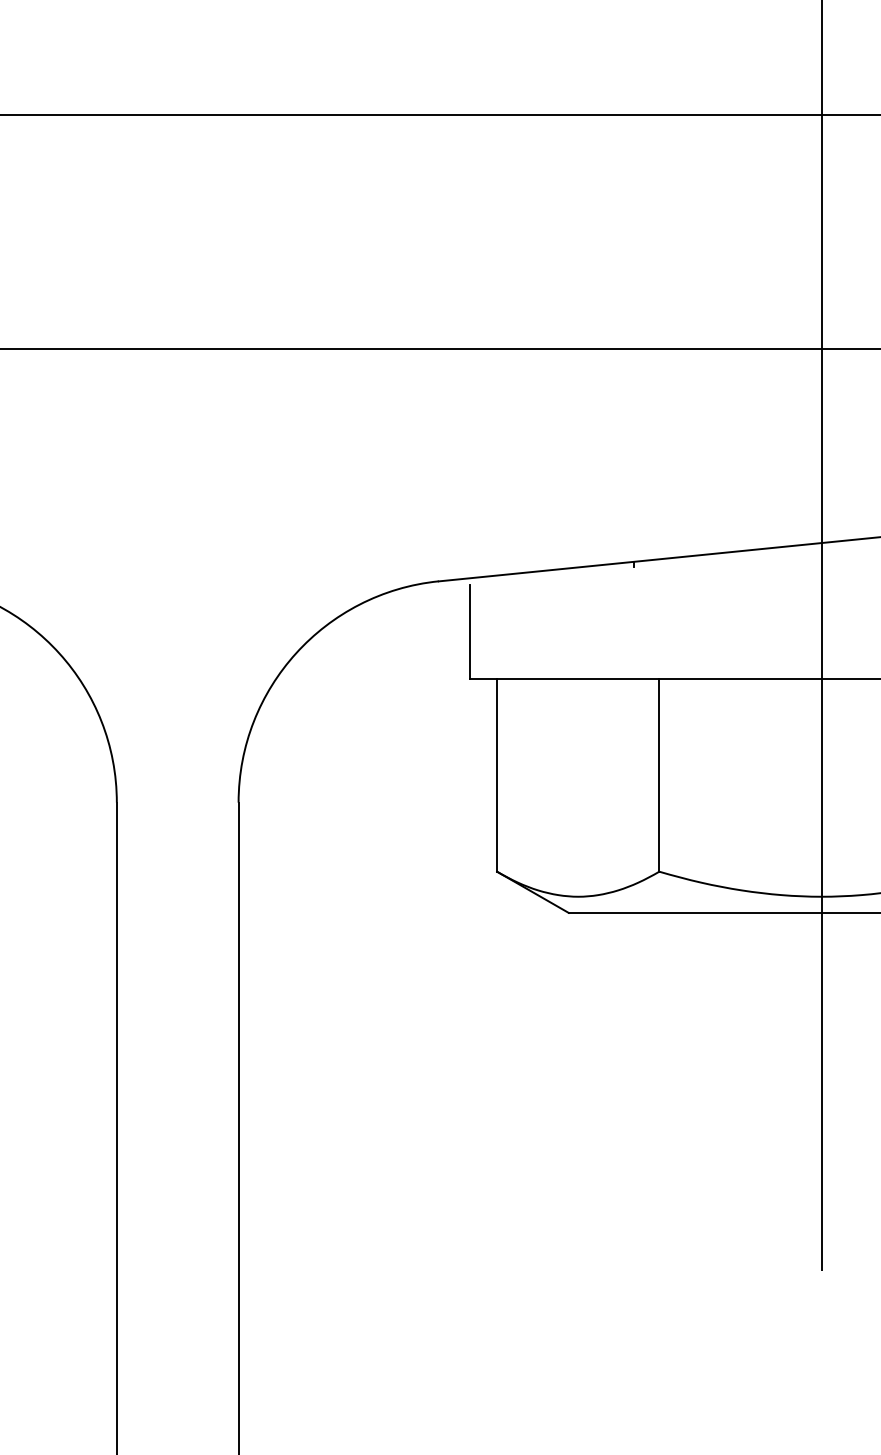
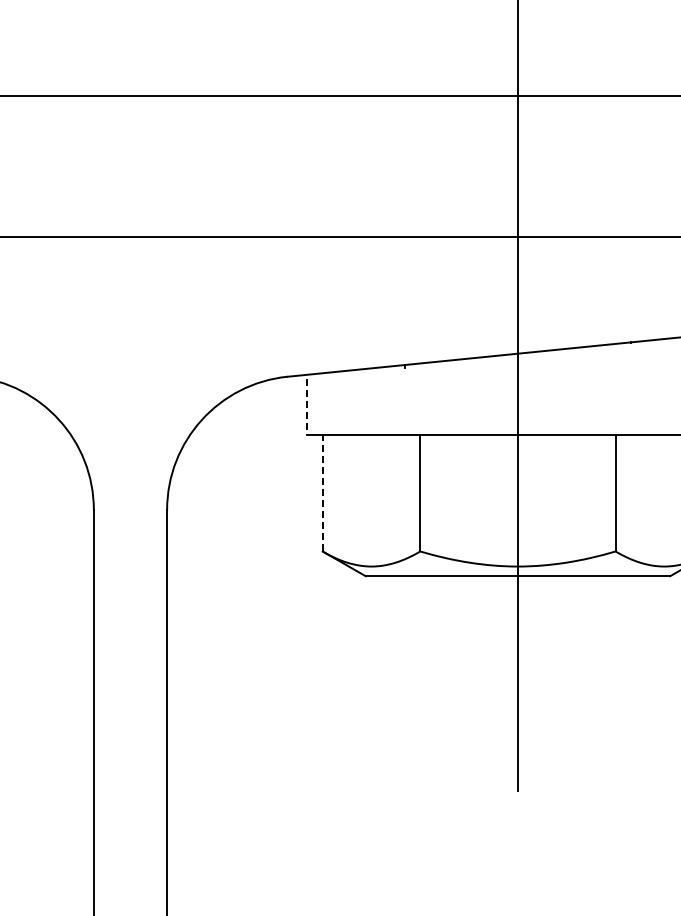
line: (470, 632) -> (306, 407), solid -> dashed
line: (496, 773) -> (322, 492), solid -> dashed

